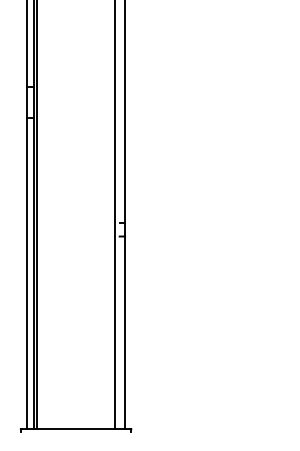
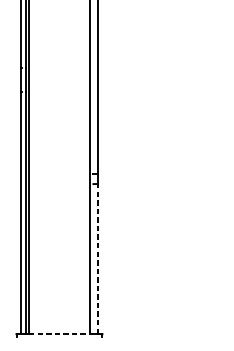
line: (125, 332) -> (97, 258), solid -> dashed
line: (76, 429) -> (59, 334), solid -> dashed

